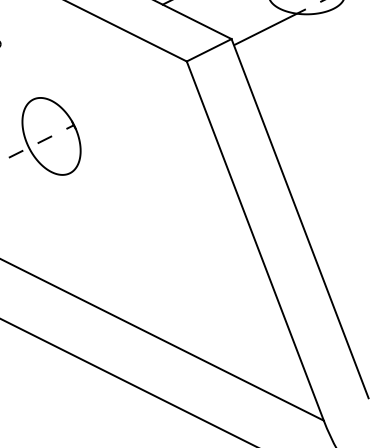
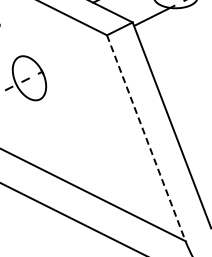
line: (255, 241) -> (146, 138), solid -> dashed

